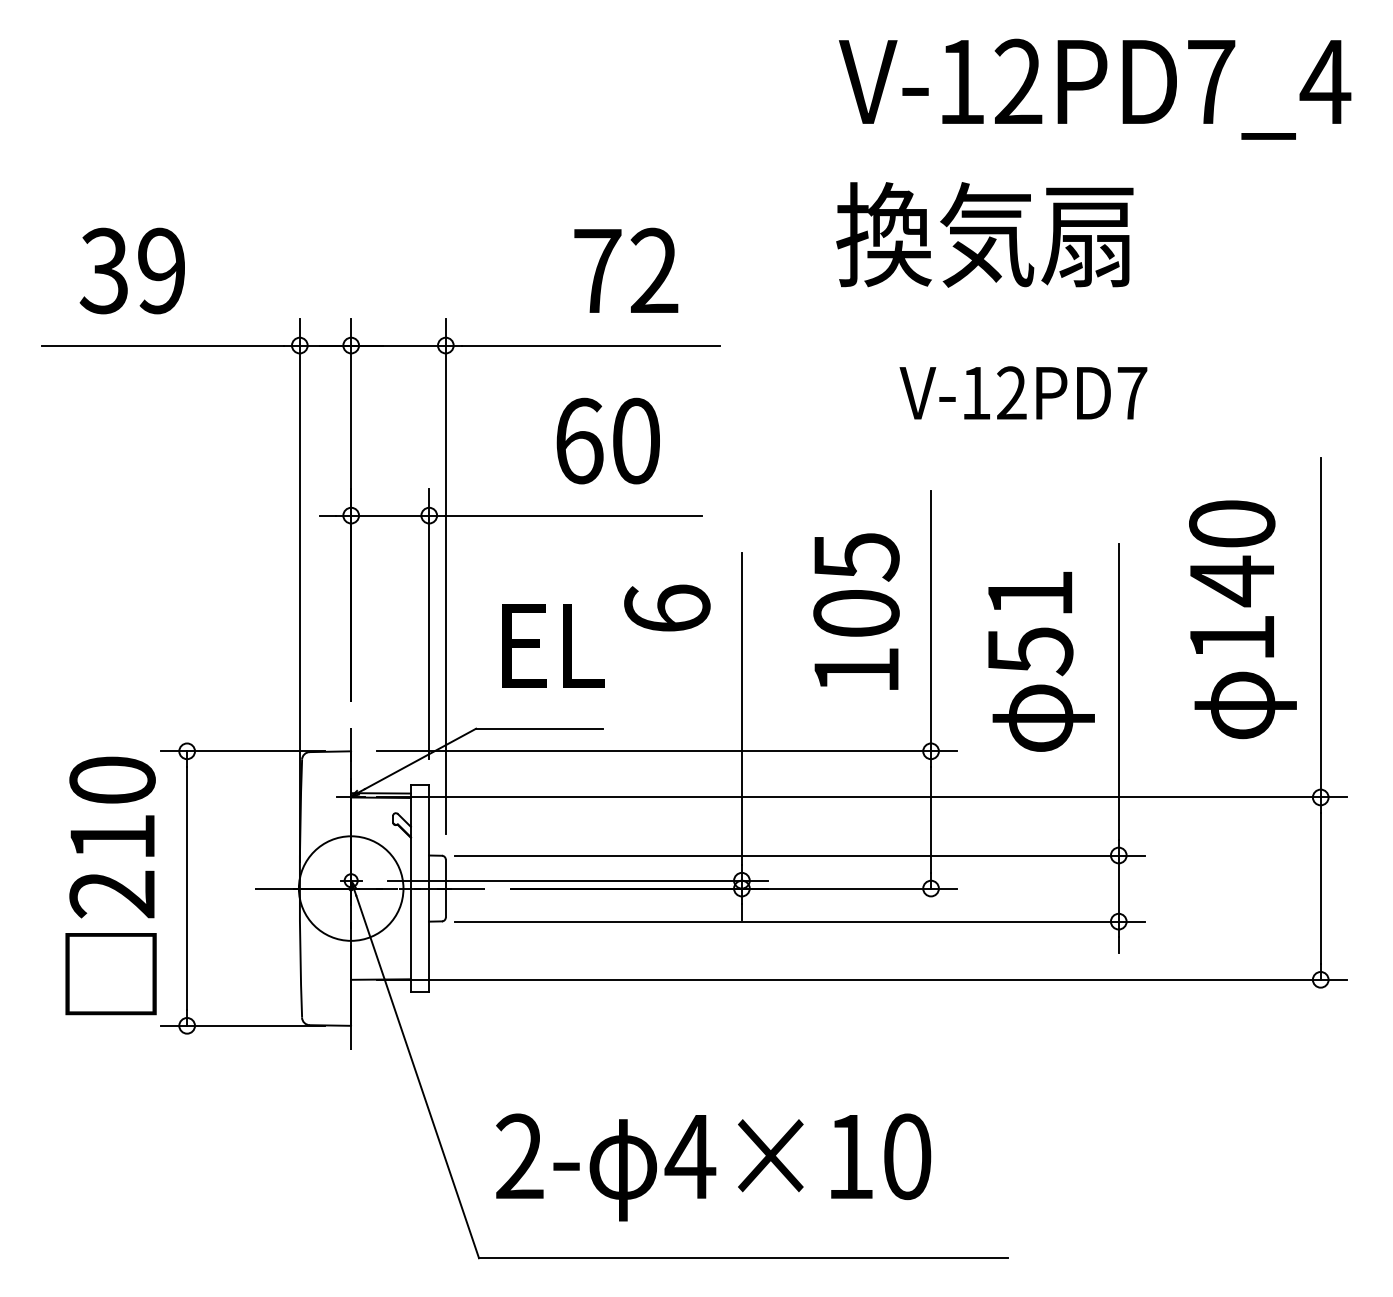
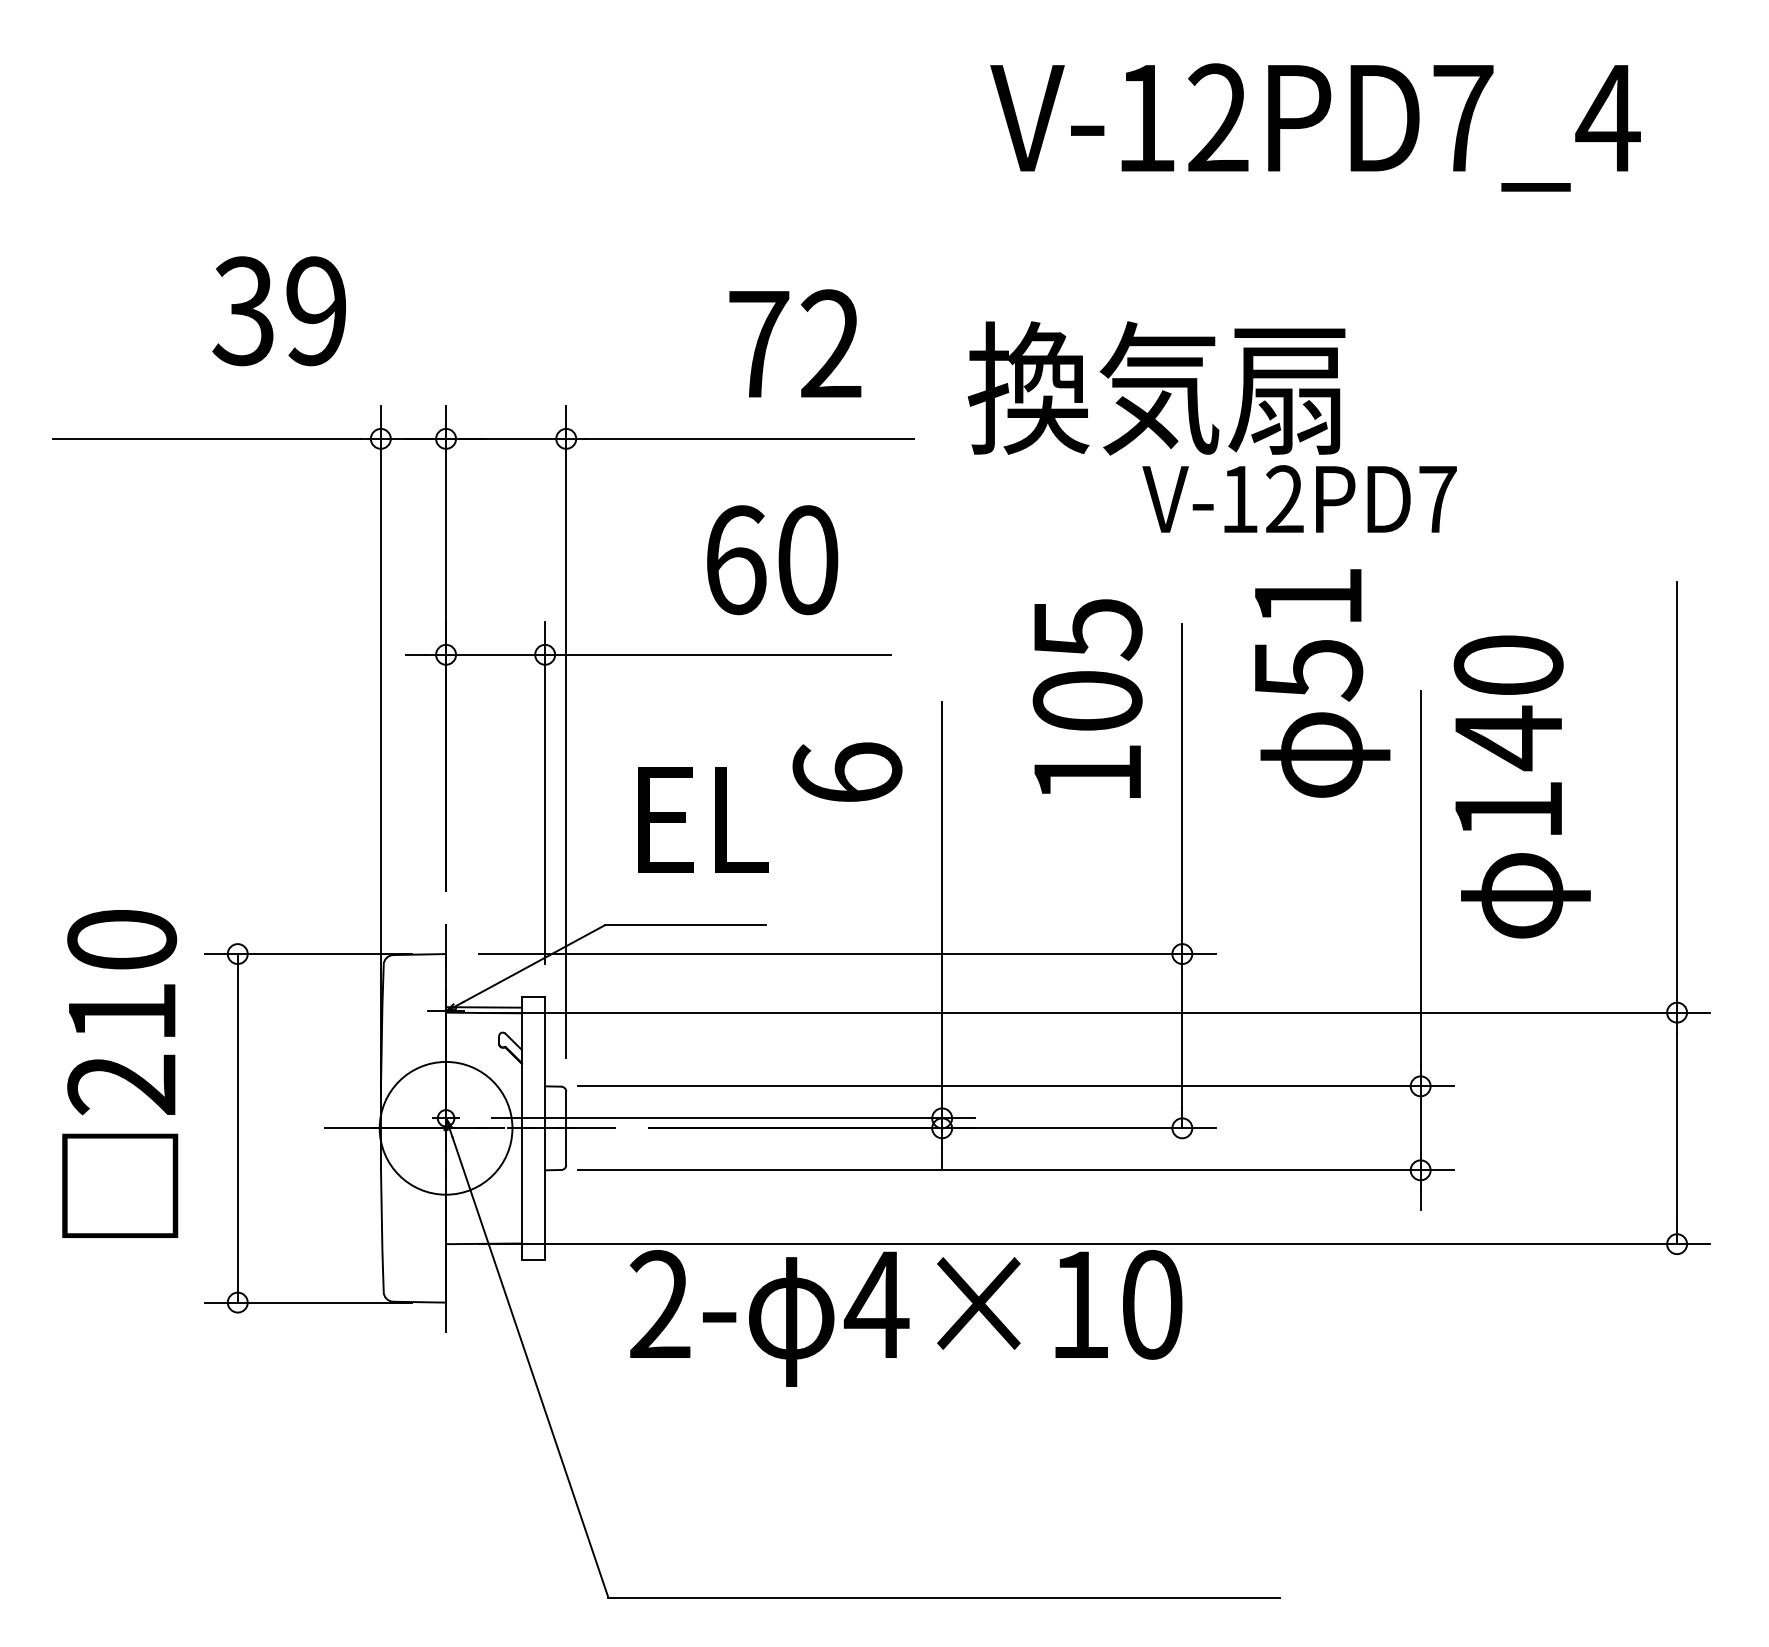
text: (1095, 89) -> (1315, 127), moved
text: (984, 235) -> (1156, 388), moved
text: (131, 271) -> (278, 311), moved
text: (856, 611) -> (1087, 698), moved
text: (1242, 619) -> (1521, 786), moved
text: (1041, 661) -> (1322, 683), moved
text: (111, 885) -> (120, 1073), moved
text: (713, 1167) -> (906, 1318), moved

